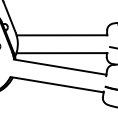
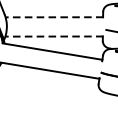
line: (61, 35) -> (53, 17), solid -> dashed
line: (61, 53) -> (53, 36), solid -> dashed

